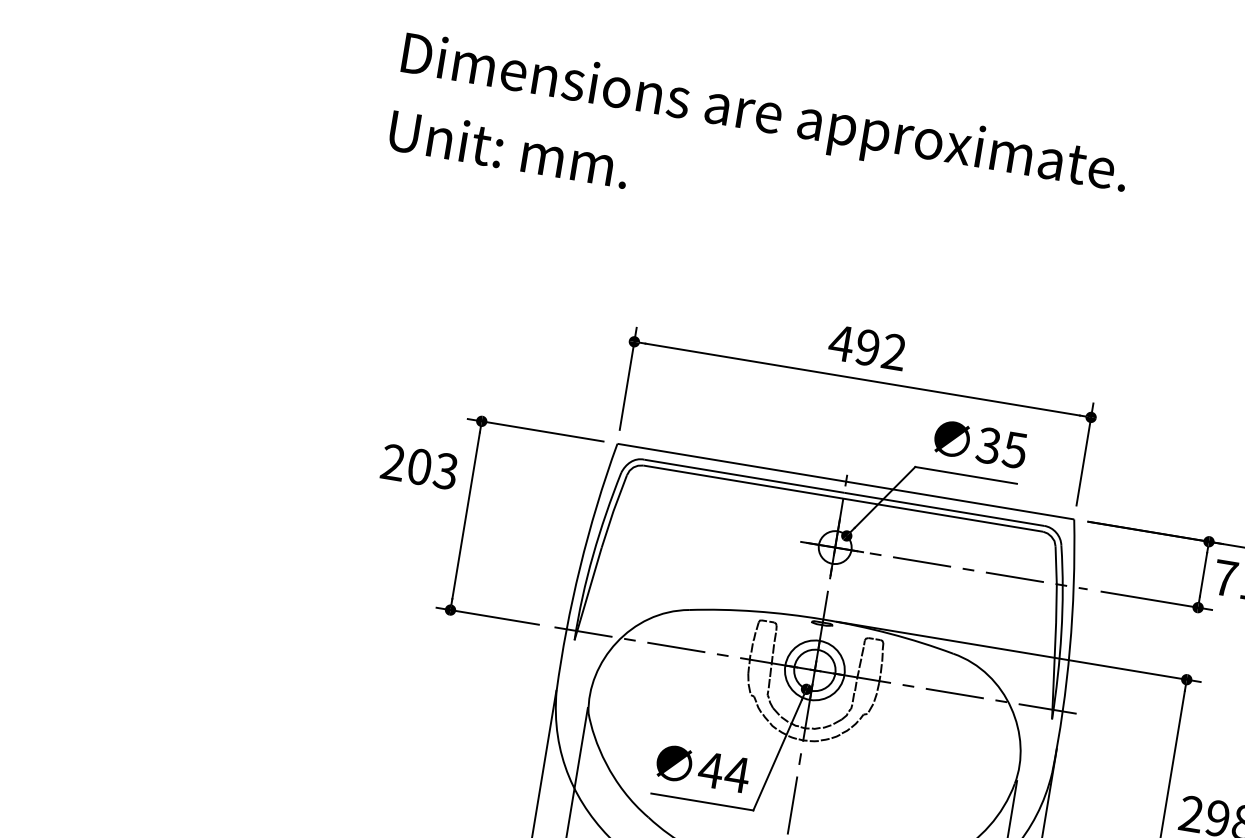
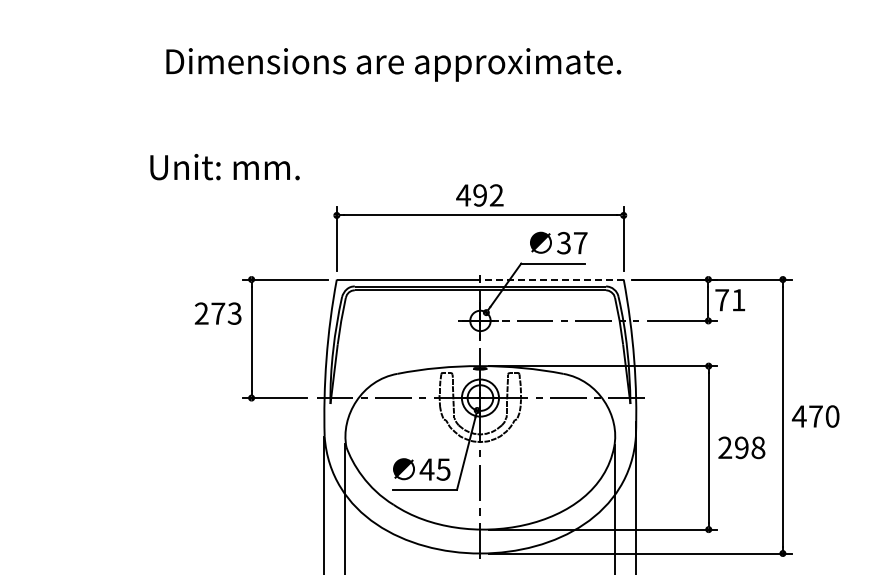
text: (508, 149) -> (224, 167), moved
text: (1014, 450) -> (580, 243), 35 -> 37
text: (420, 466) -> (218, 313), 203 -> 273
line: (960, 500) -> (552, 279), solid -> dashed
text: (737, 774) -> (443, 469), 44 -> 45

